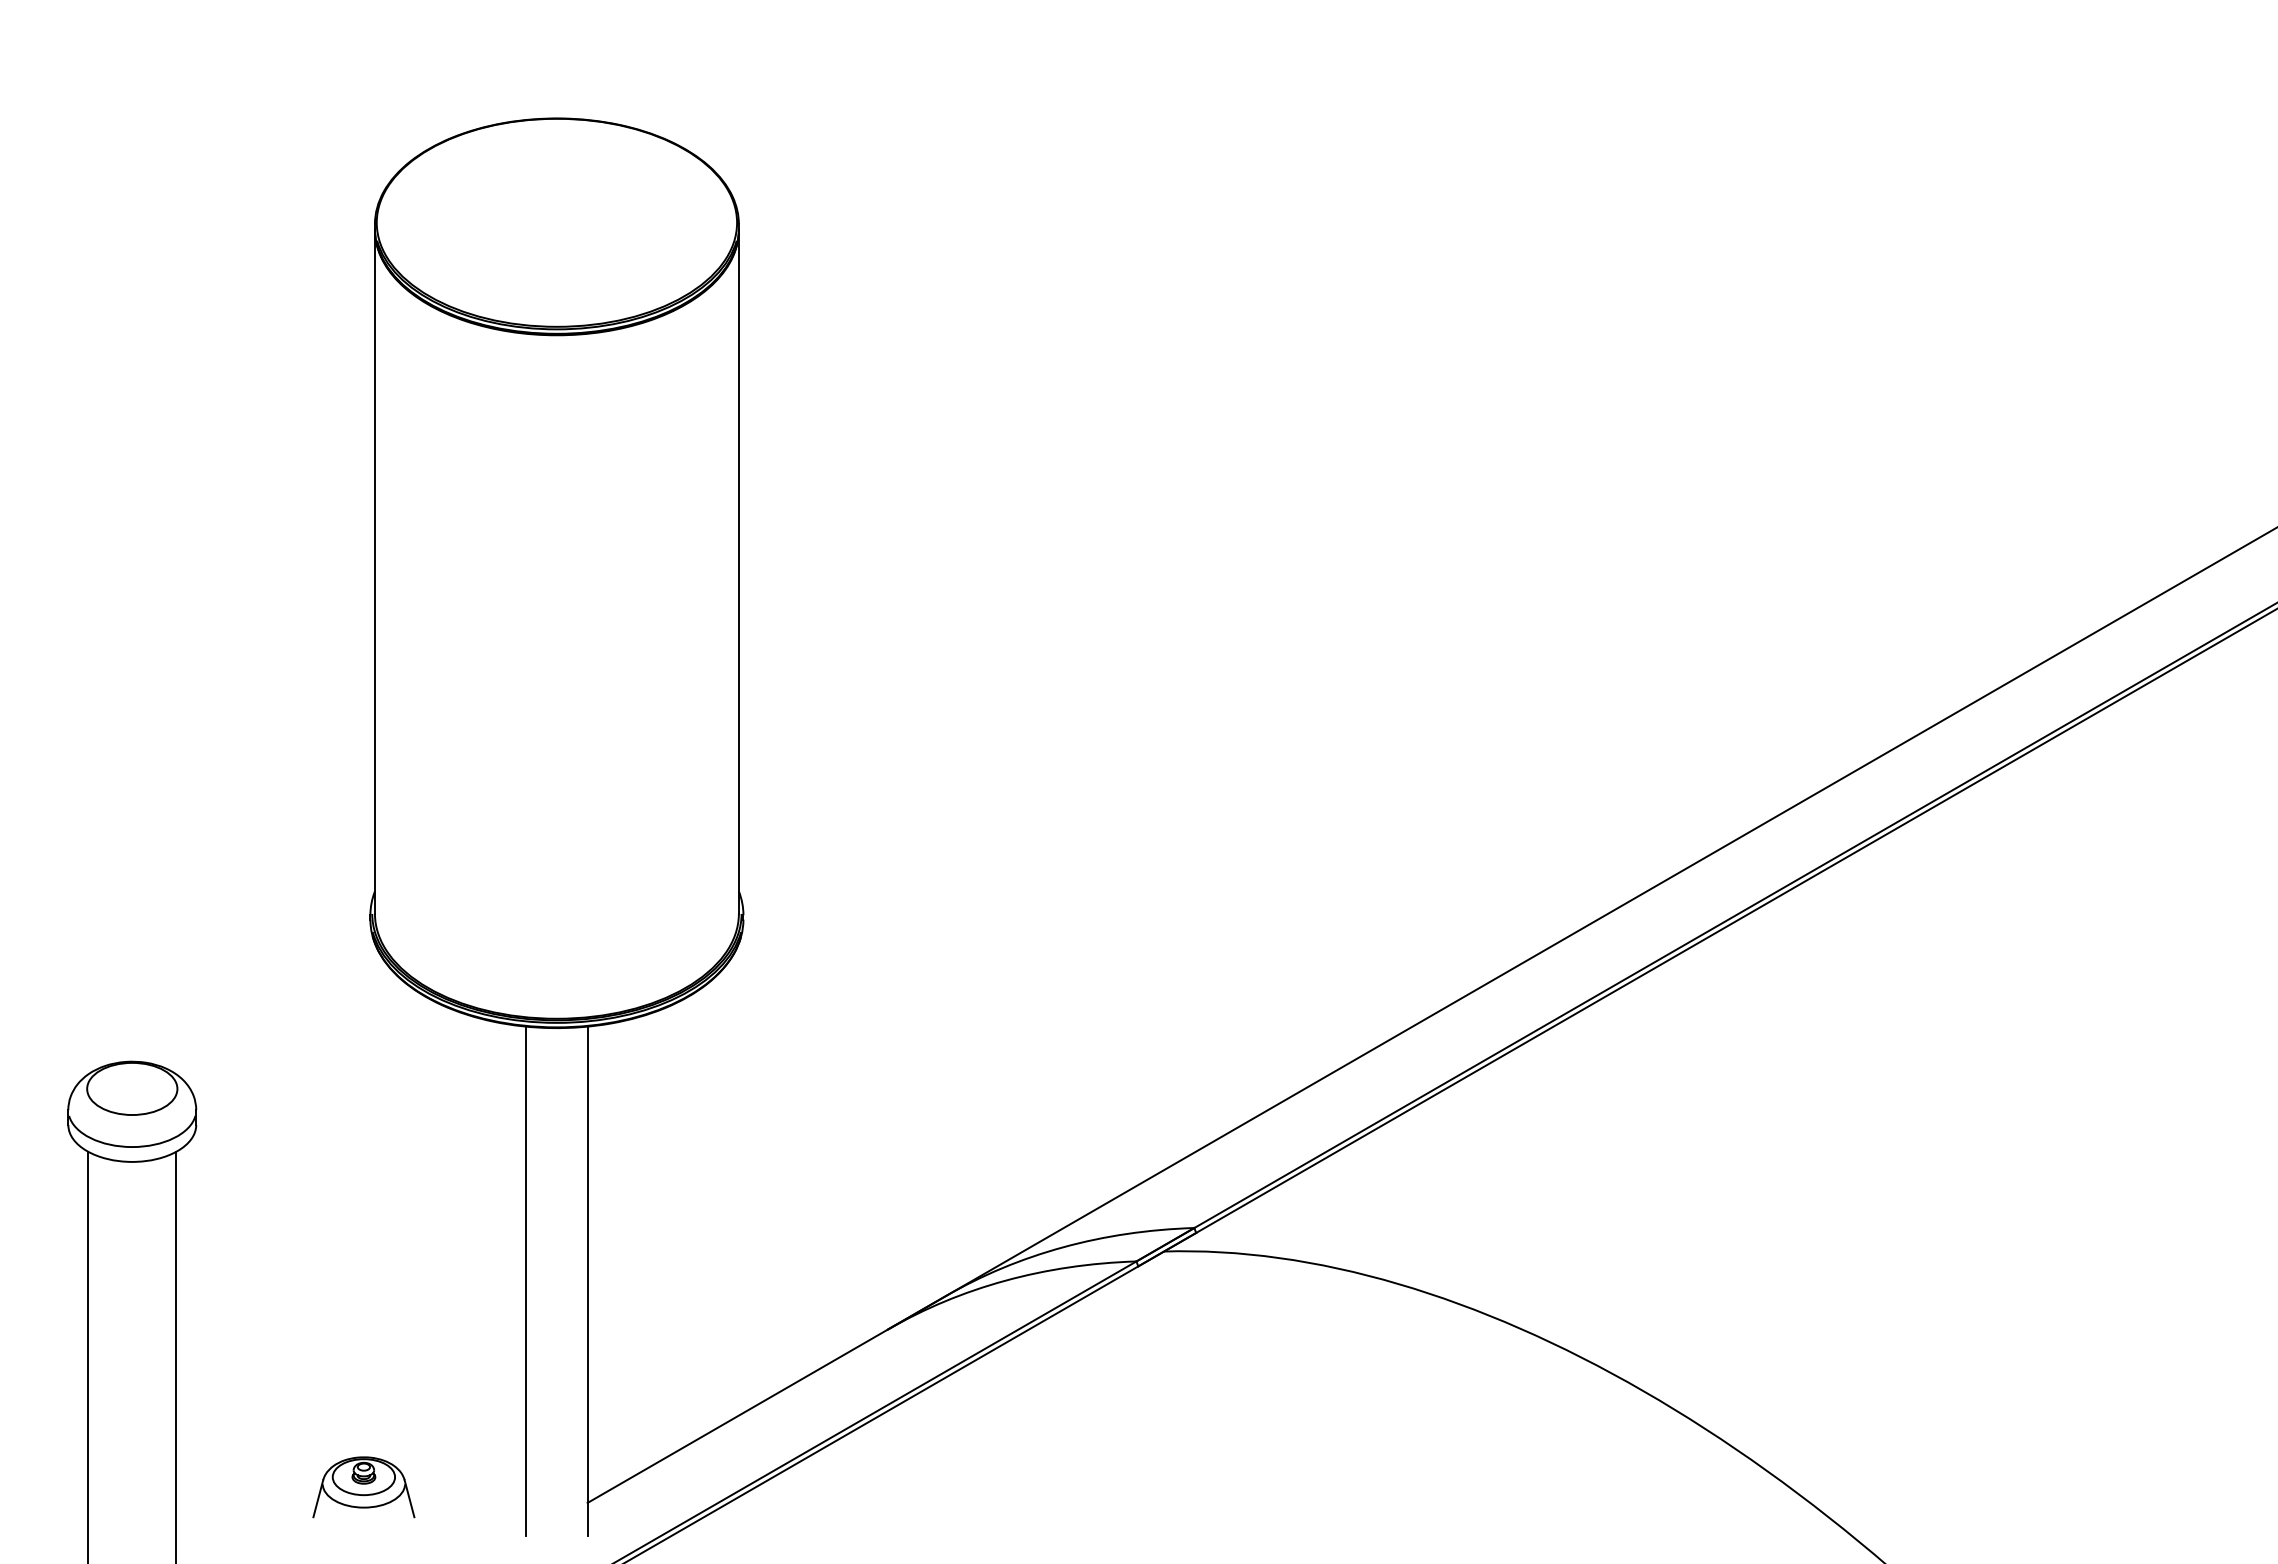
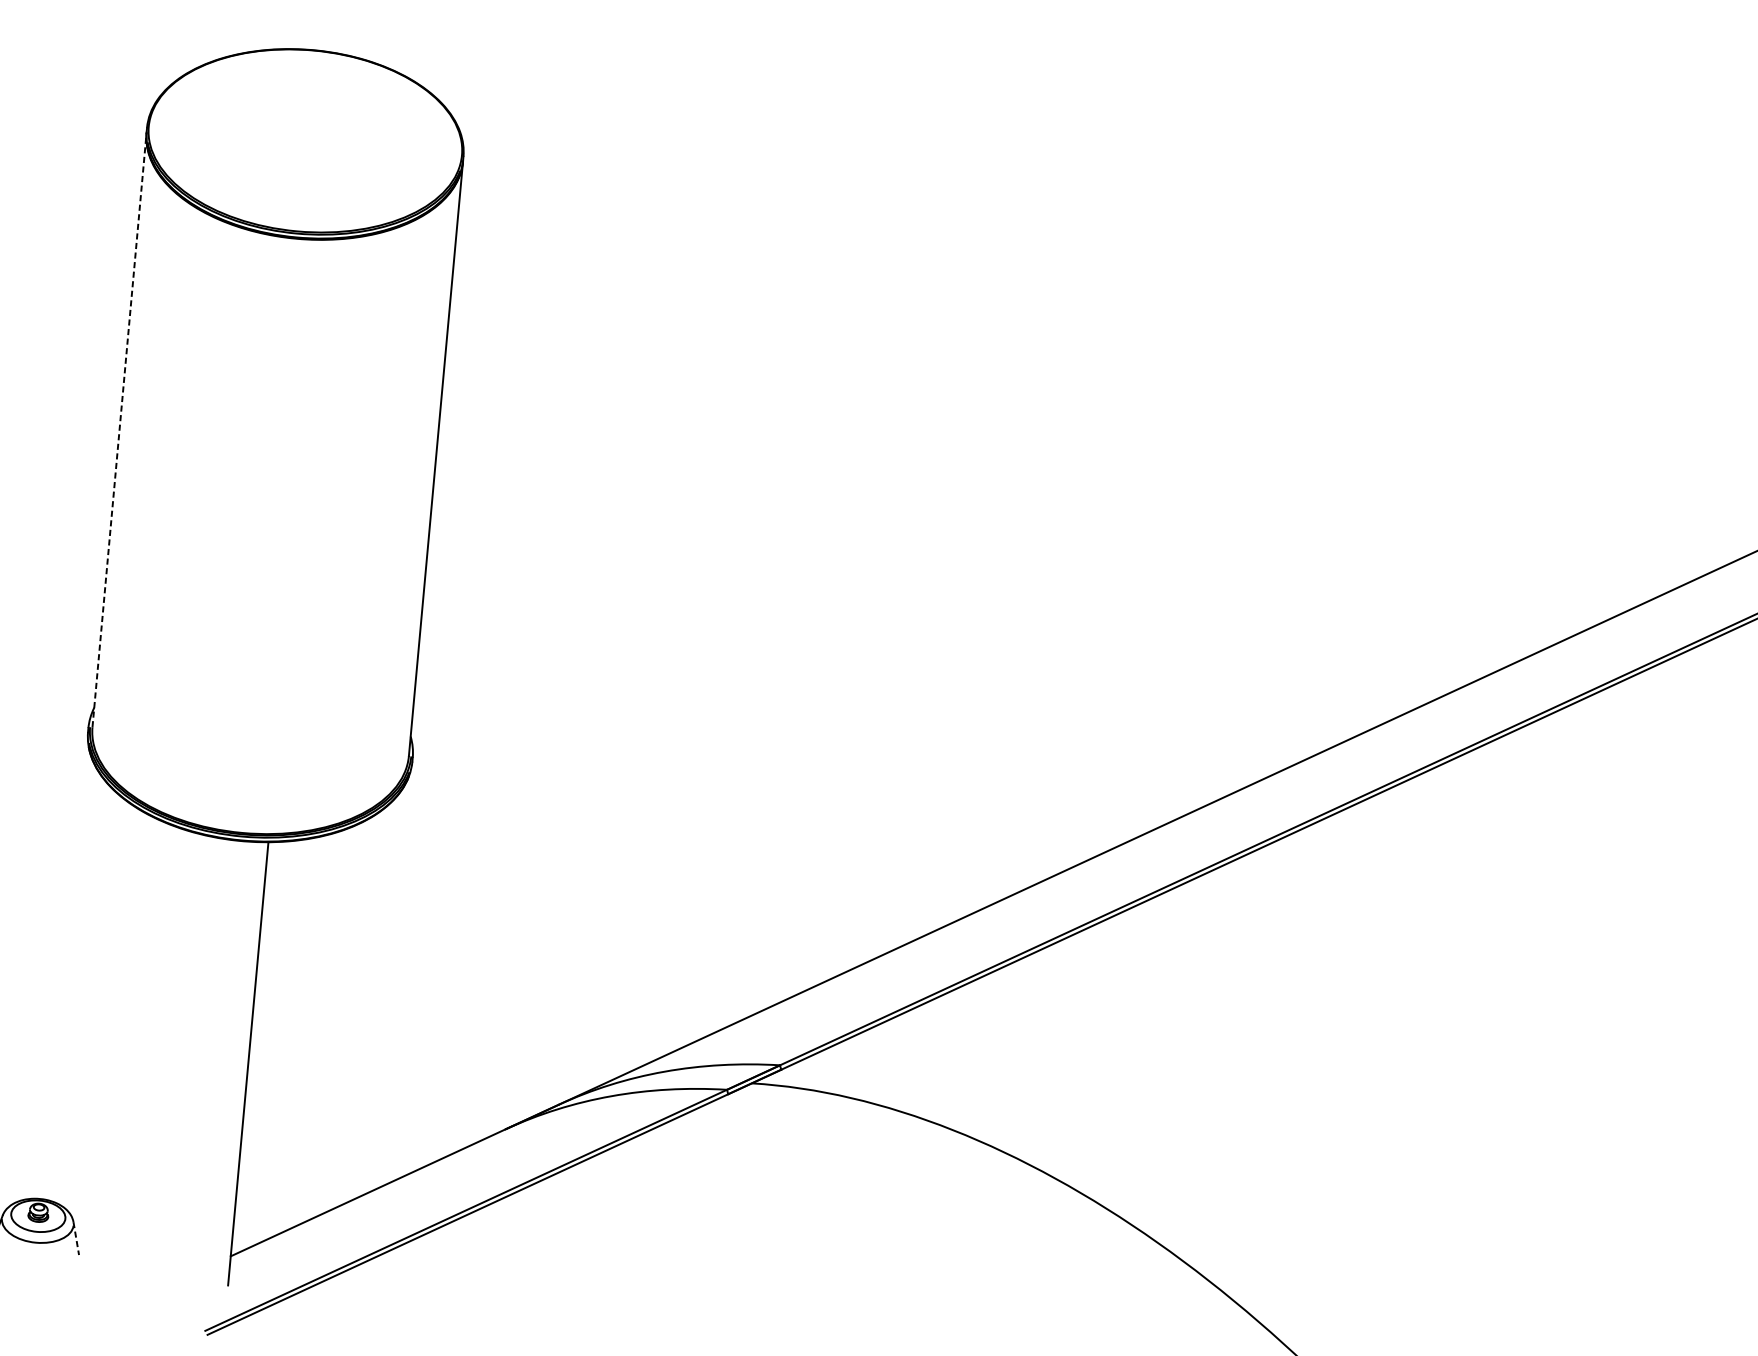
line: (374, 571) -> (119, 429), solid -> dashed
line: (526, 1281) -> (195, 1058), removed
line: (409, 1499) -> (76, 1239), solid -> dashed

